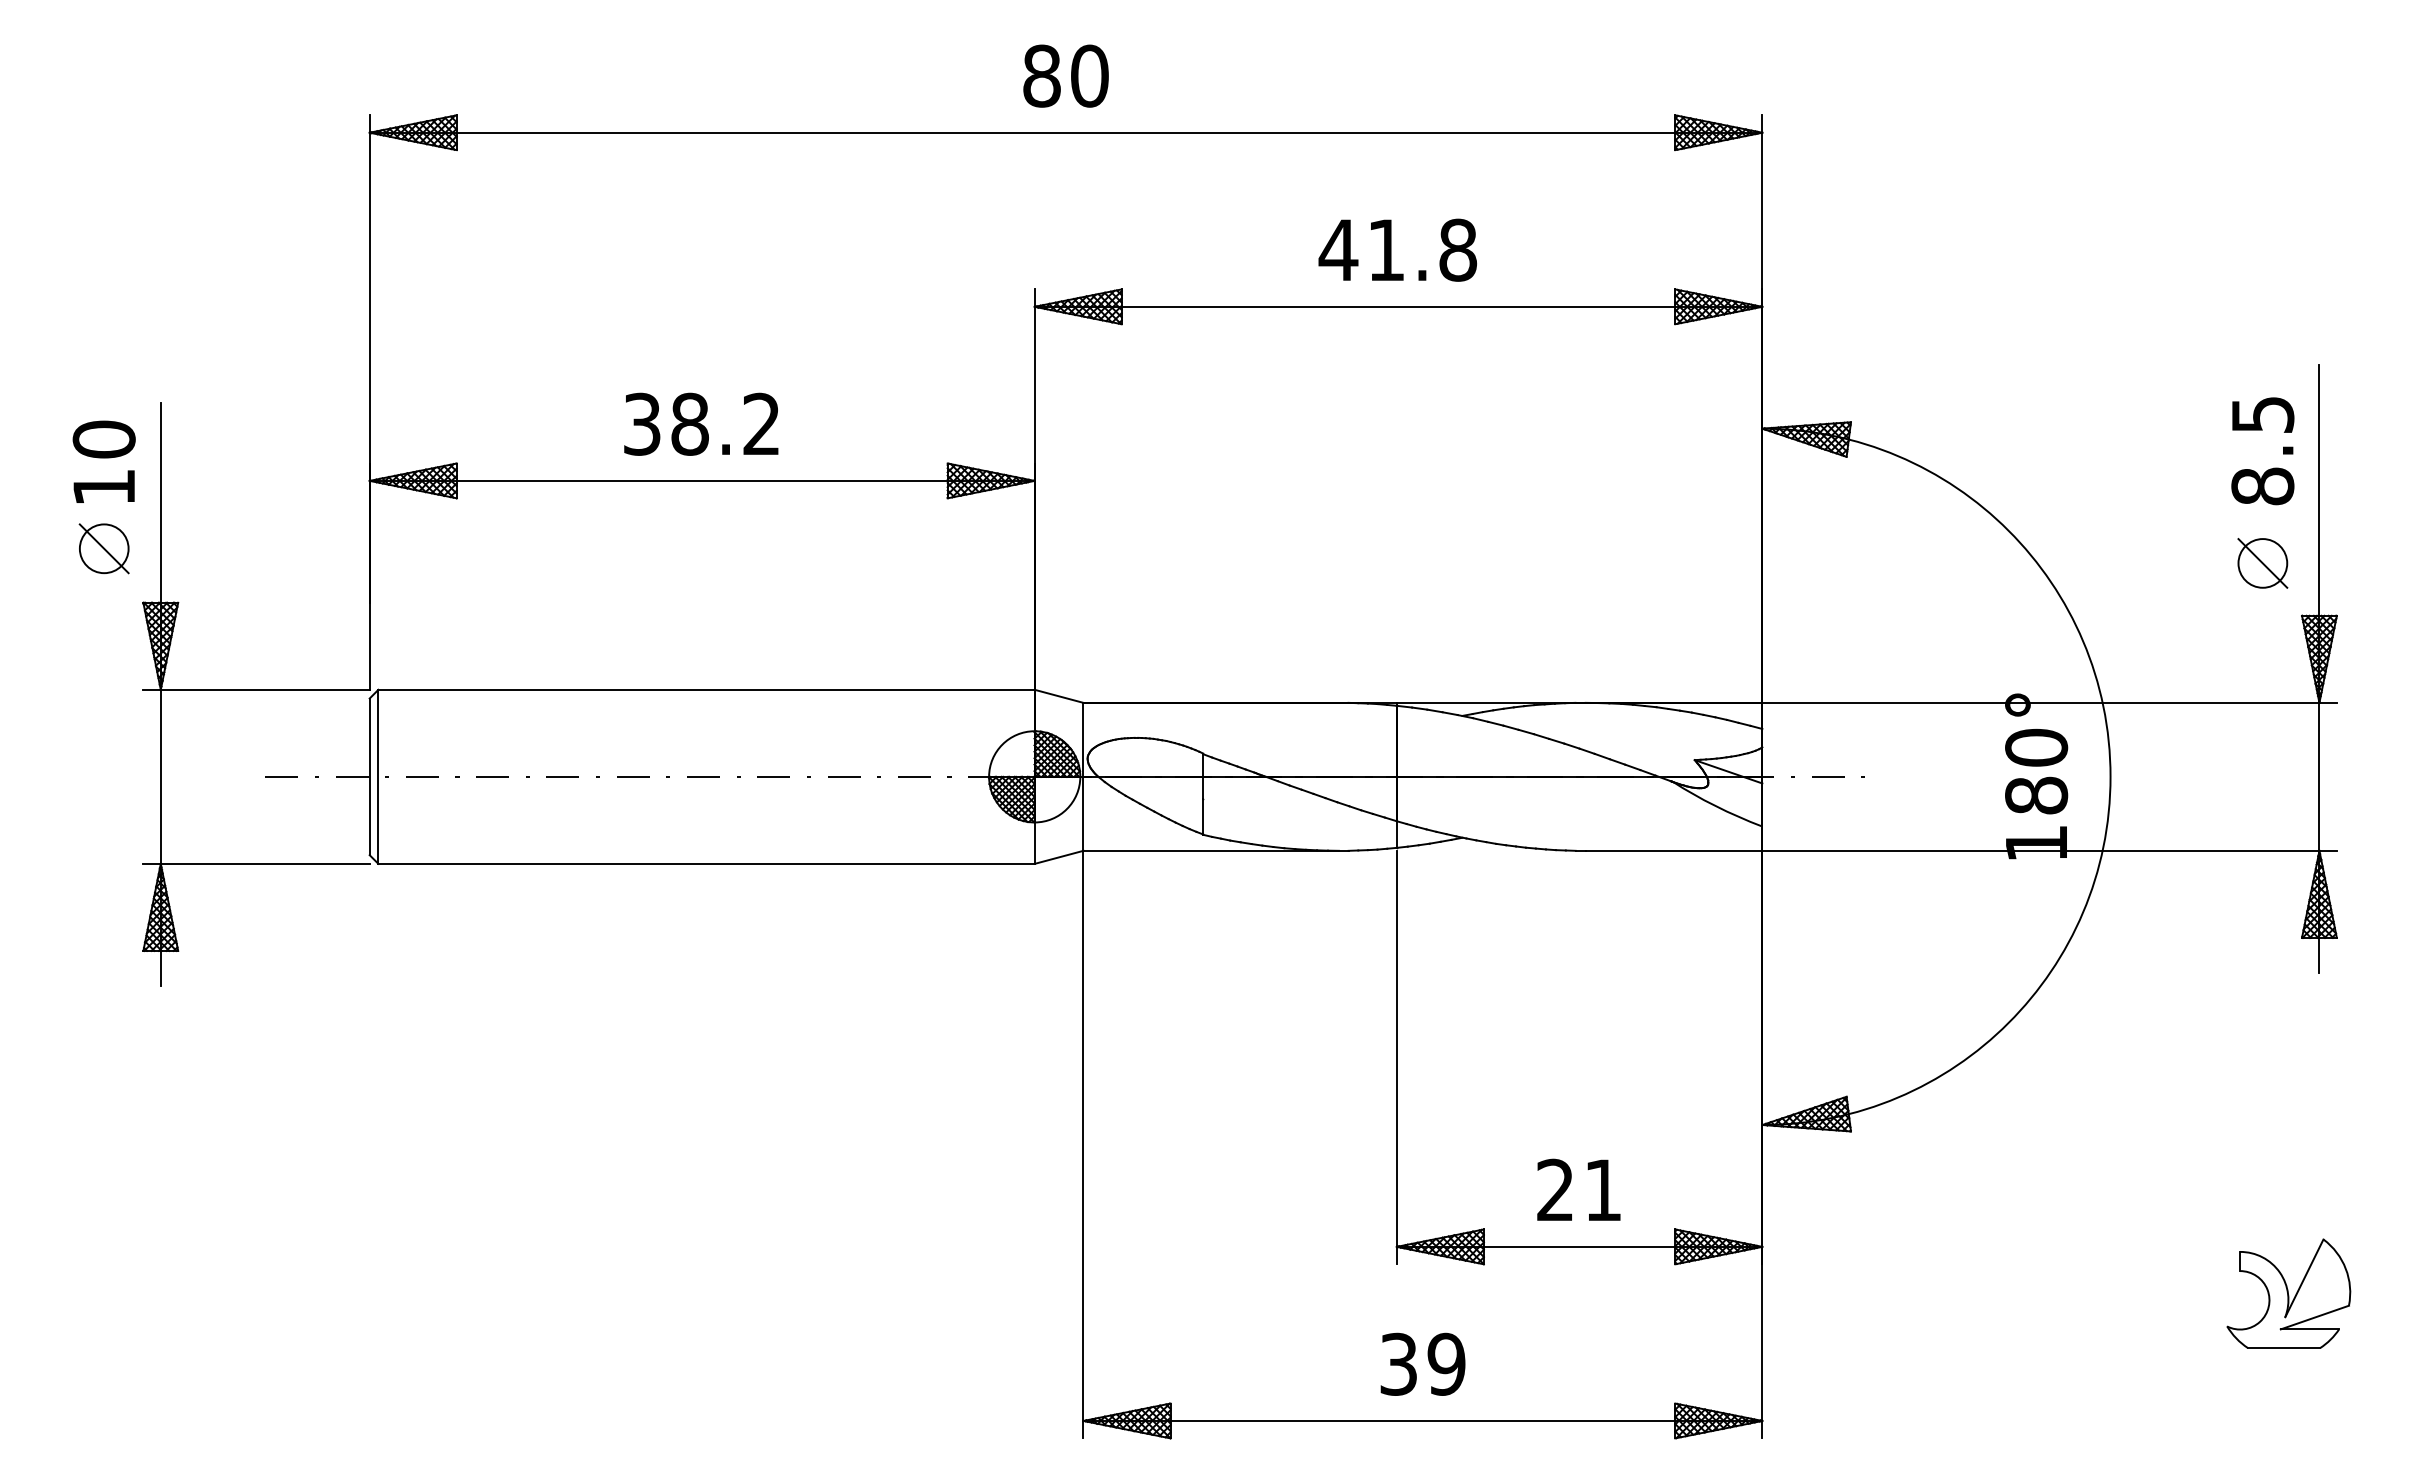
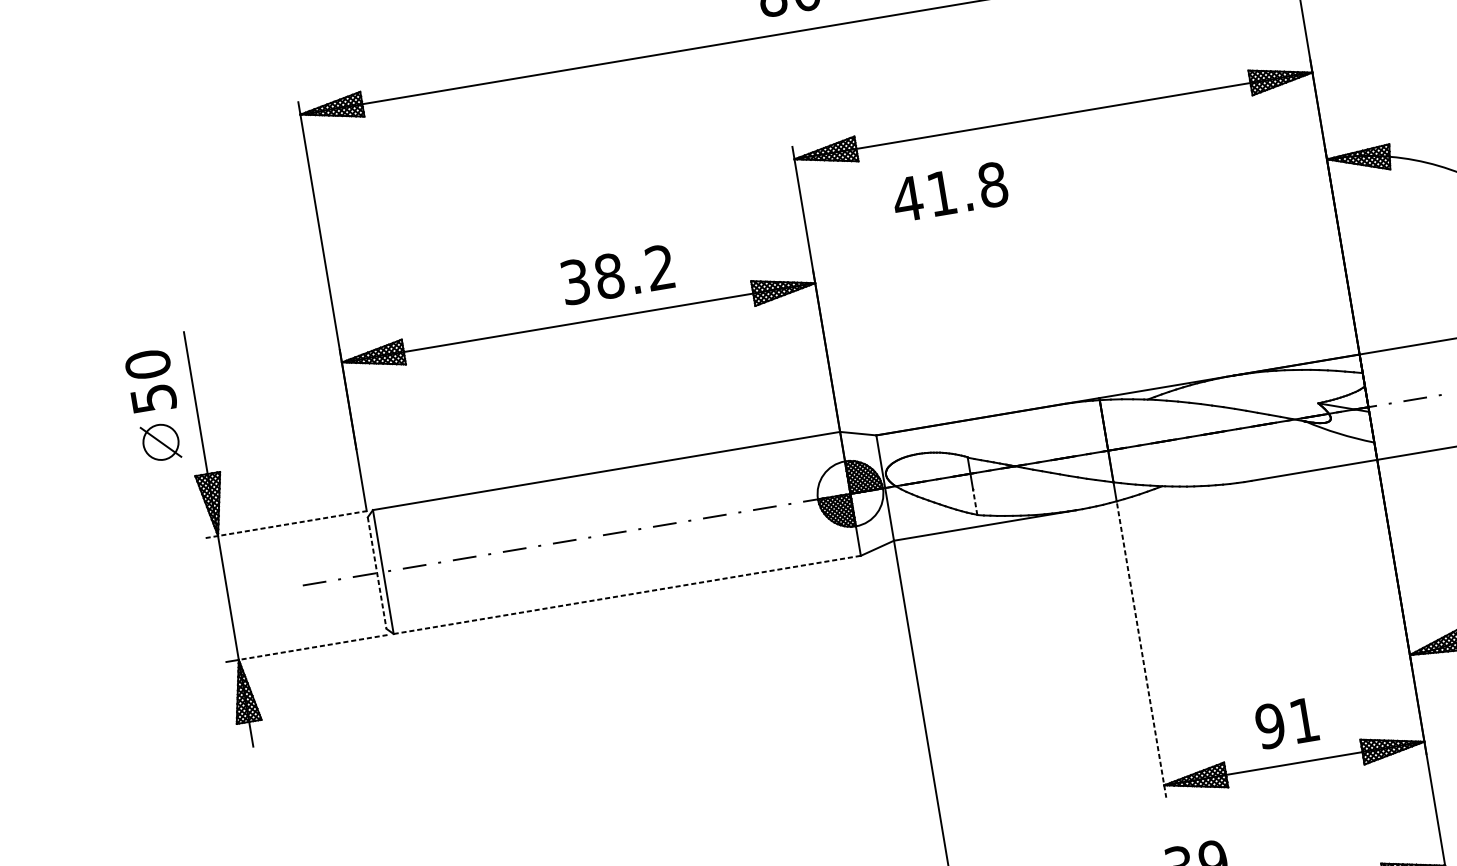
text: (1397, 249) -> (949, 191), moved
text: (701, 423) -> (617, 274), moved
text: (104, 487) -> (153, 398), 10 -> 50
line: (257, 689) -> (286, 524), solid -> dashed
line: (369, 777) -> (377, 573), solid -> dashed
line: (1203, 816) -> (975, 501), solid -> dashed
line: (264, 863) -> (312, 647), solid -> dashed
line: (707, 863) -> (627, 594), solid -> dashed
line: (1396, 1057) -> (1141, 650), solid -> dashed
text: (1555, 1189) -> (1270, 725), 21 -> 91

